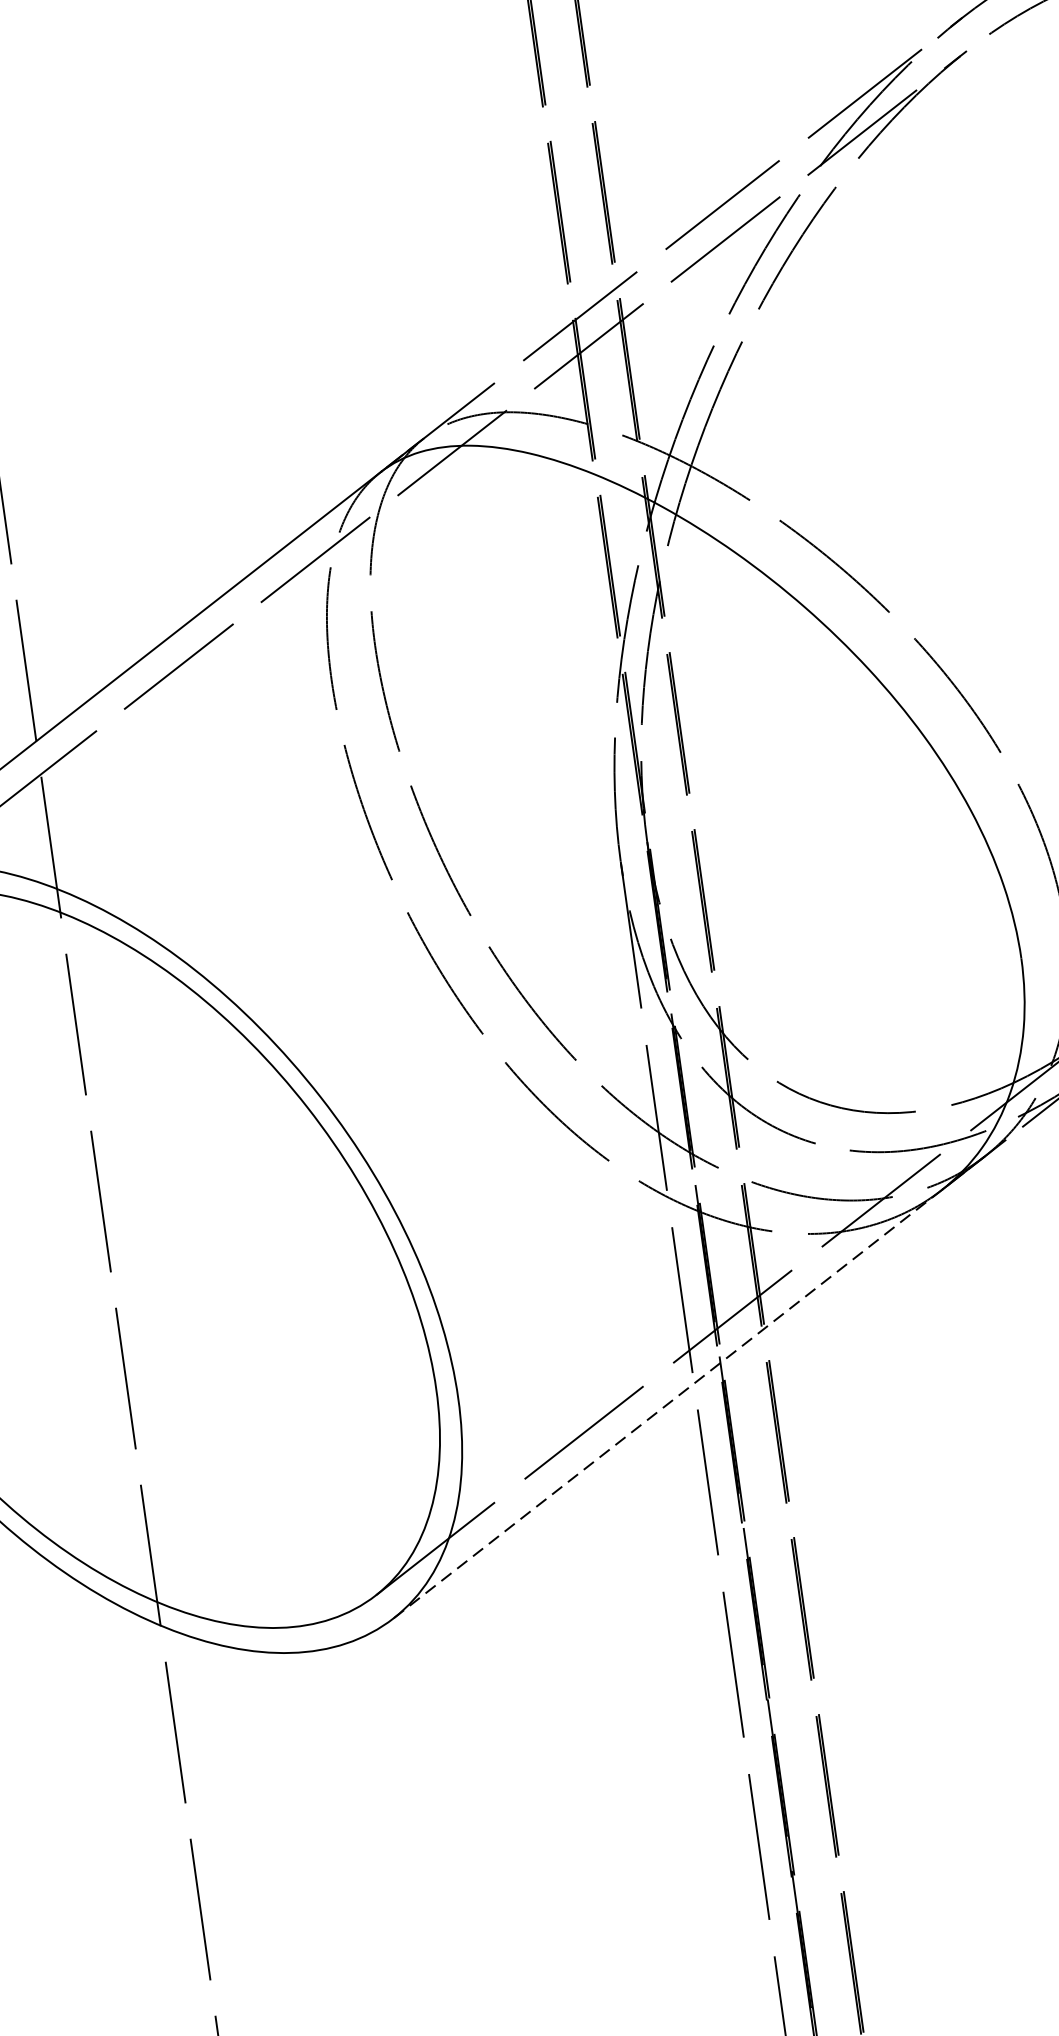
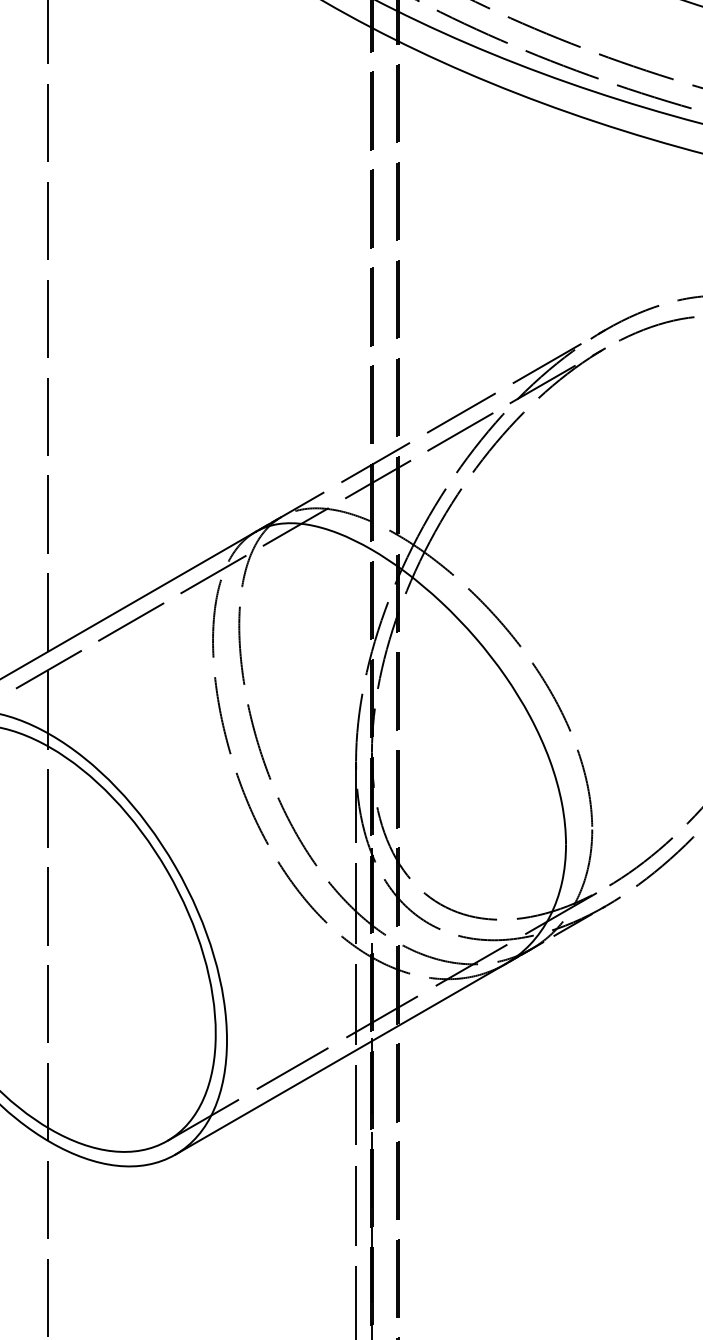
line: (668, 1404) -> (340, 1059), dashed -> solid

